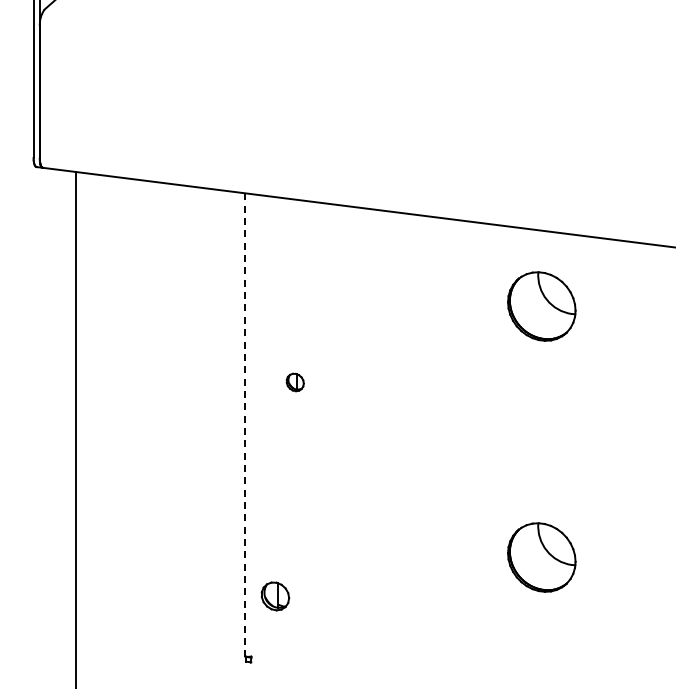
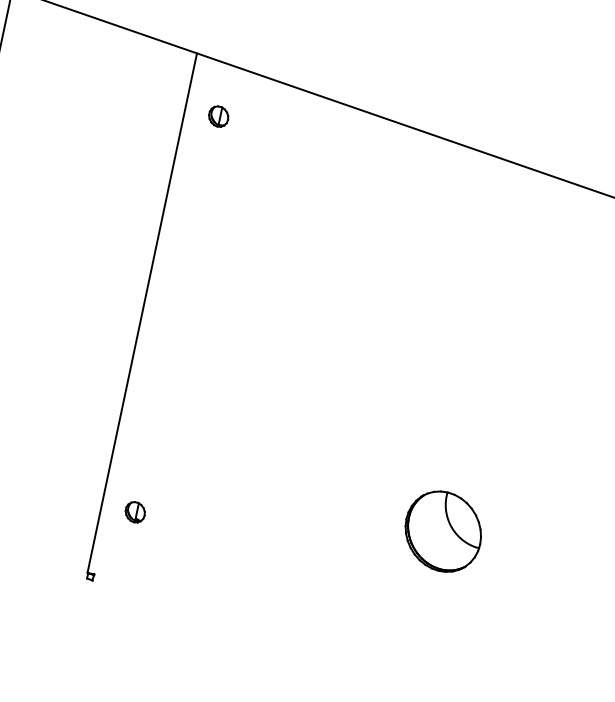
part: (541, 306) -> (502, 250), removed
part: (294, 382) -> (217, 116), moved
line: (245, 424) -> (142, 312), dashed -> solid
part: (274, 596) -> (134, 512), size x0.62

